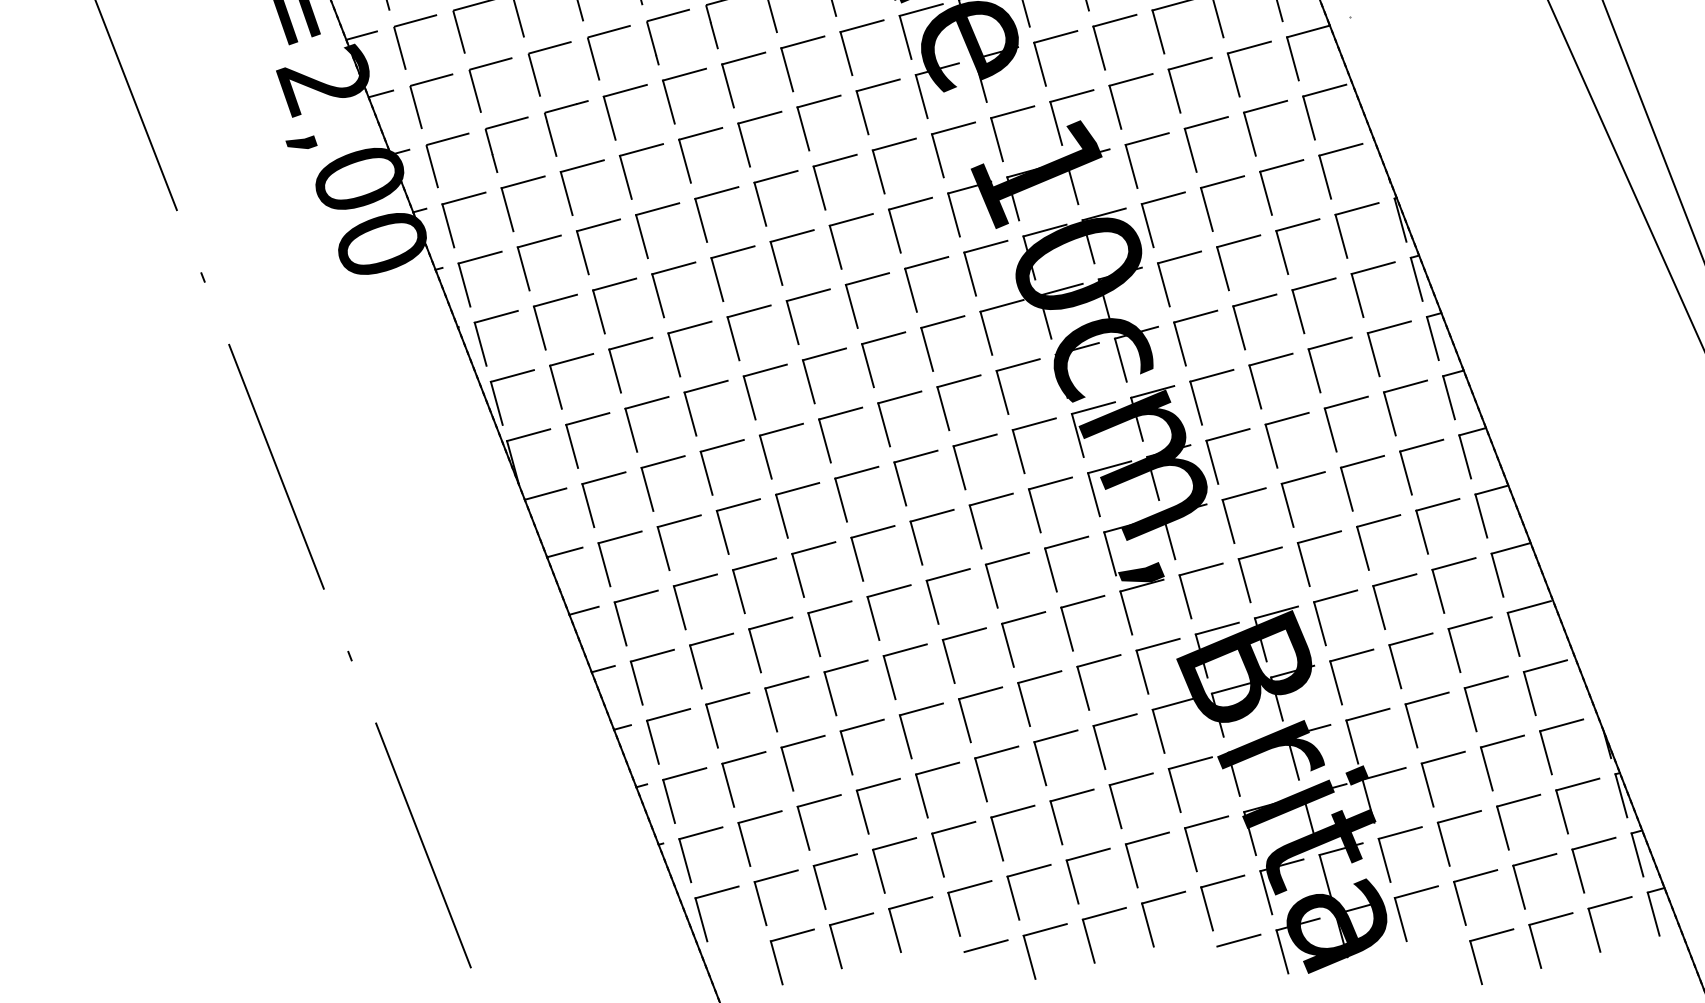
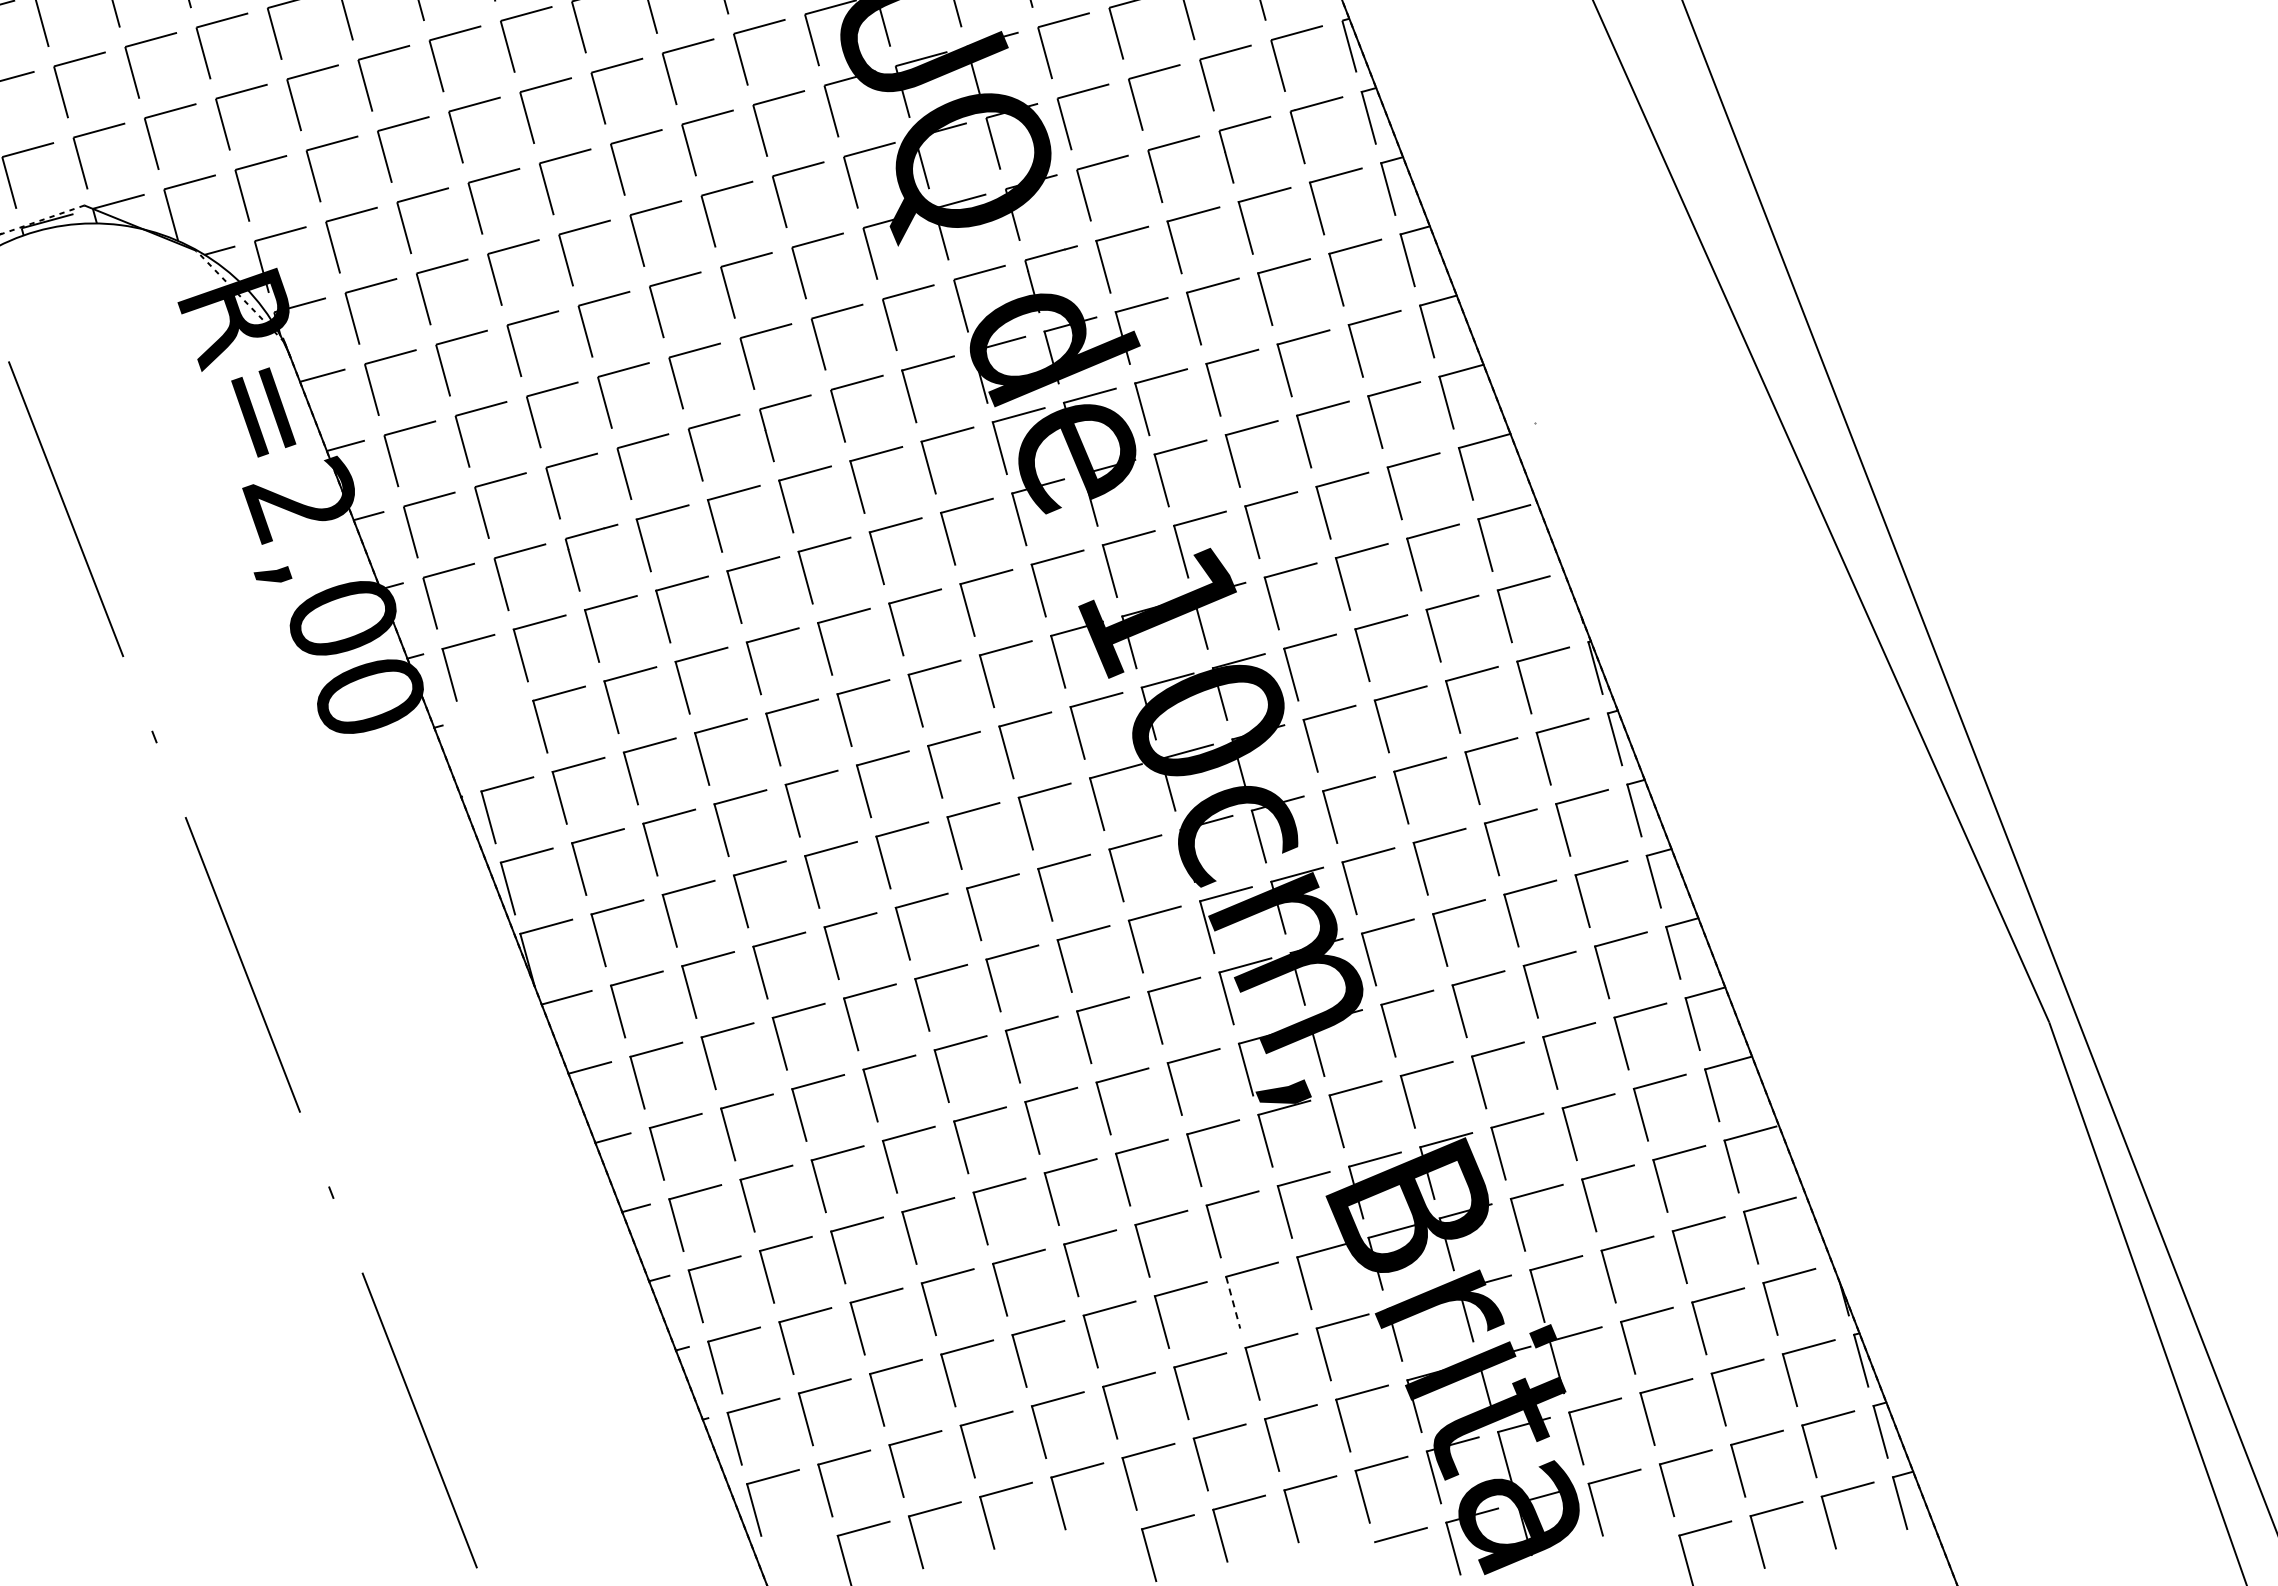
part: (464, 282) -> (469, 743), removed
line: (1099, 747) -> (1233, 1302), solid -> dashed
line: (985, 946) -> (1096, 1541), removed

